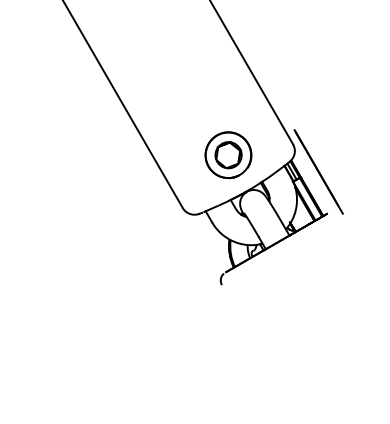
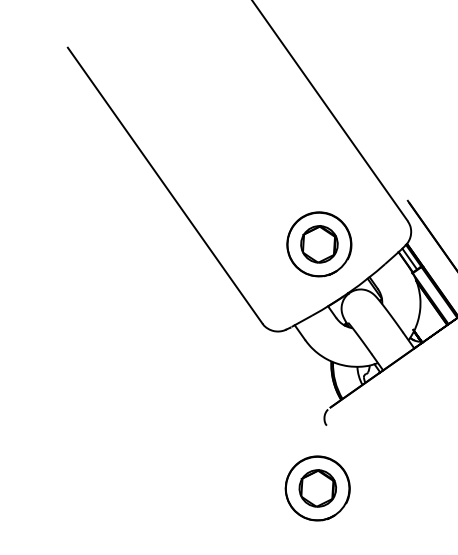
part: (211, 329) -> (317, 488), added

